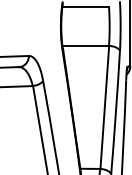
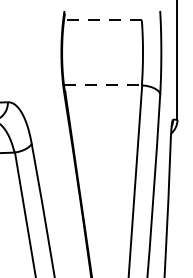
line: (85, 6) -> (102, 19), solid -> dashed
line: (86, 45) -> (104, 84), solid -> dashed

